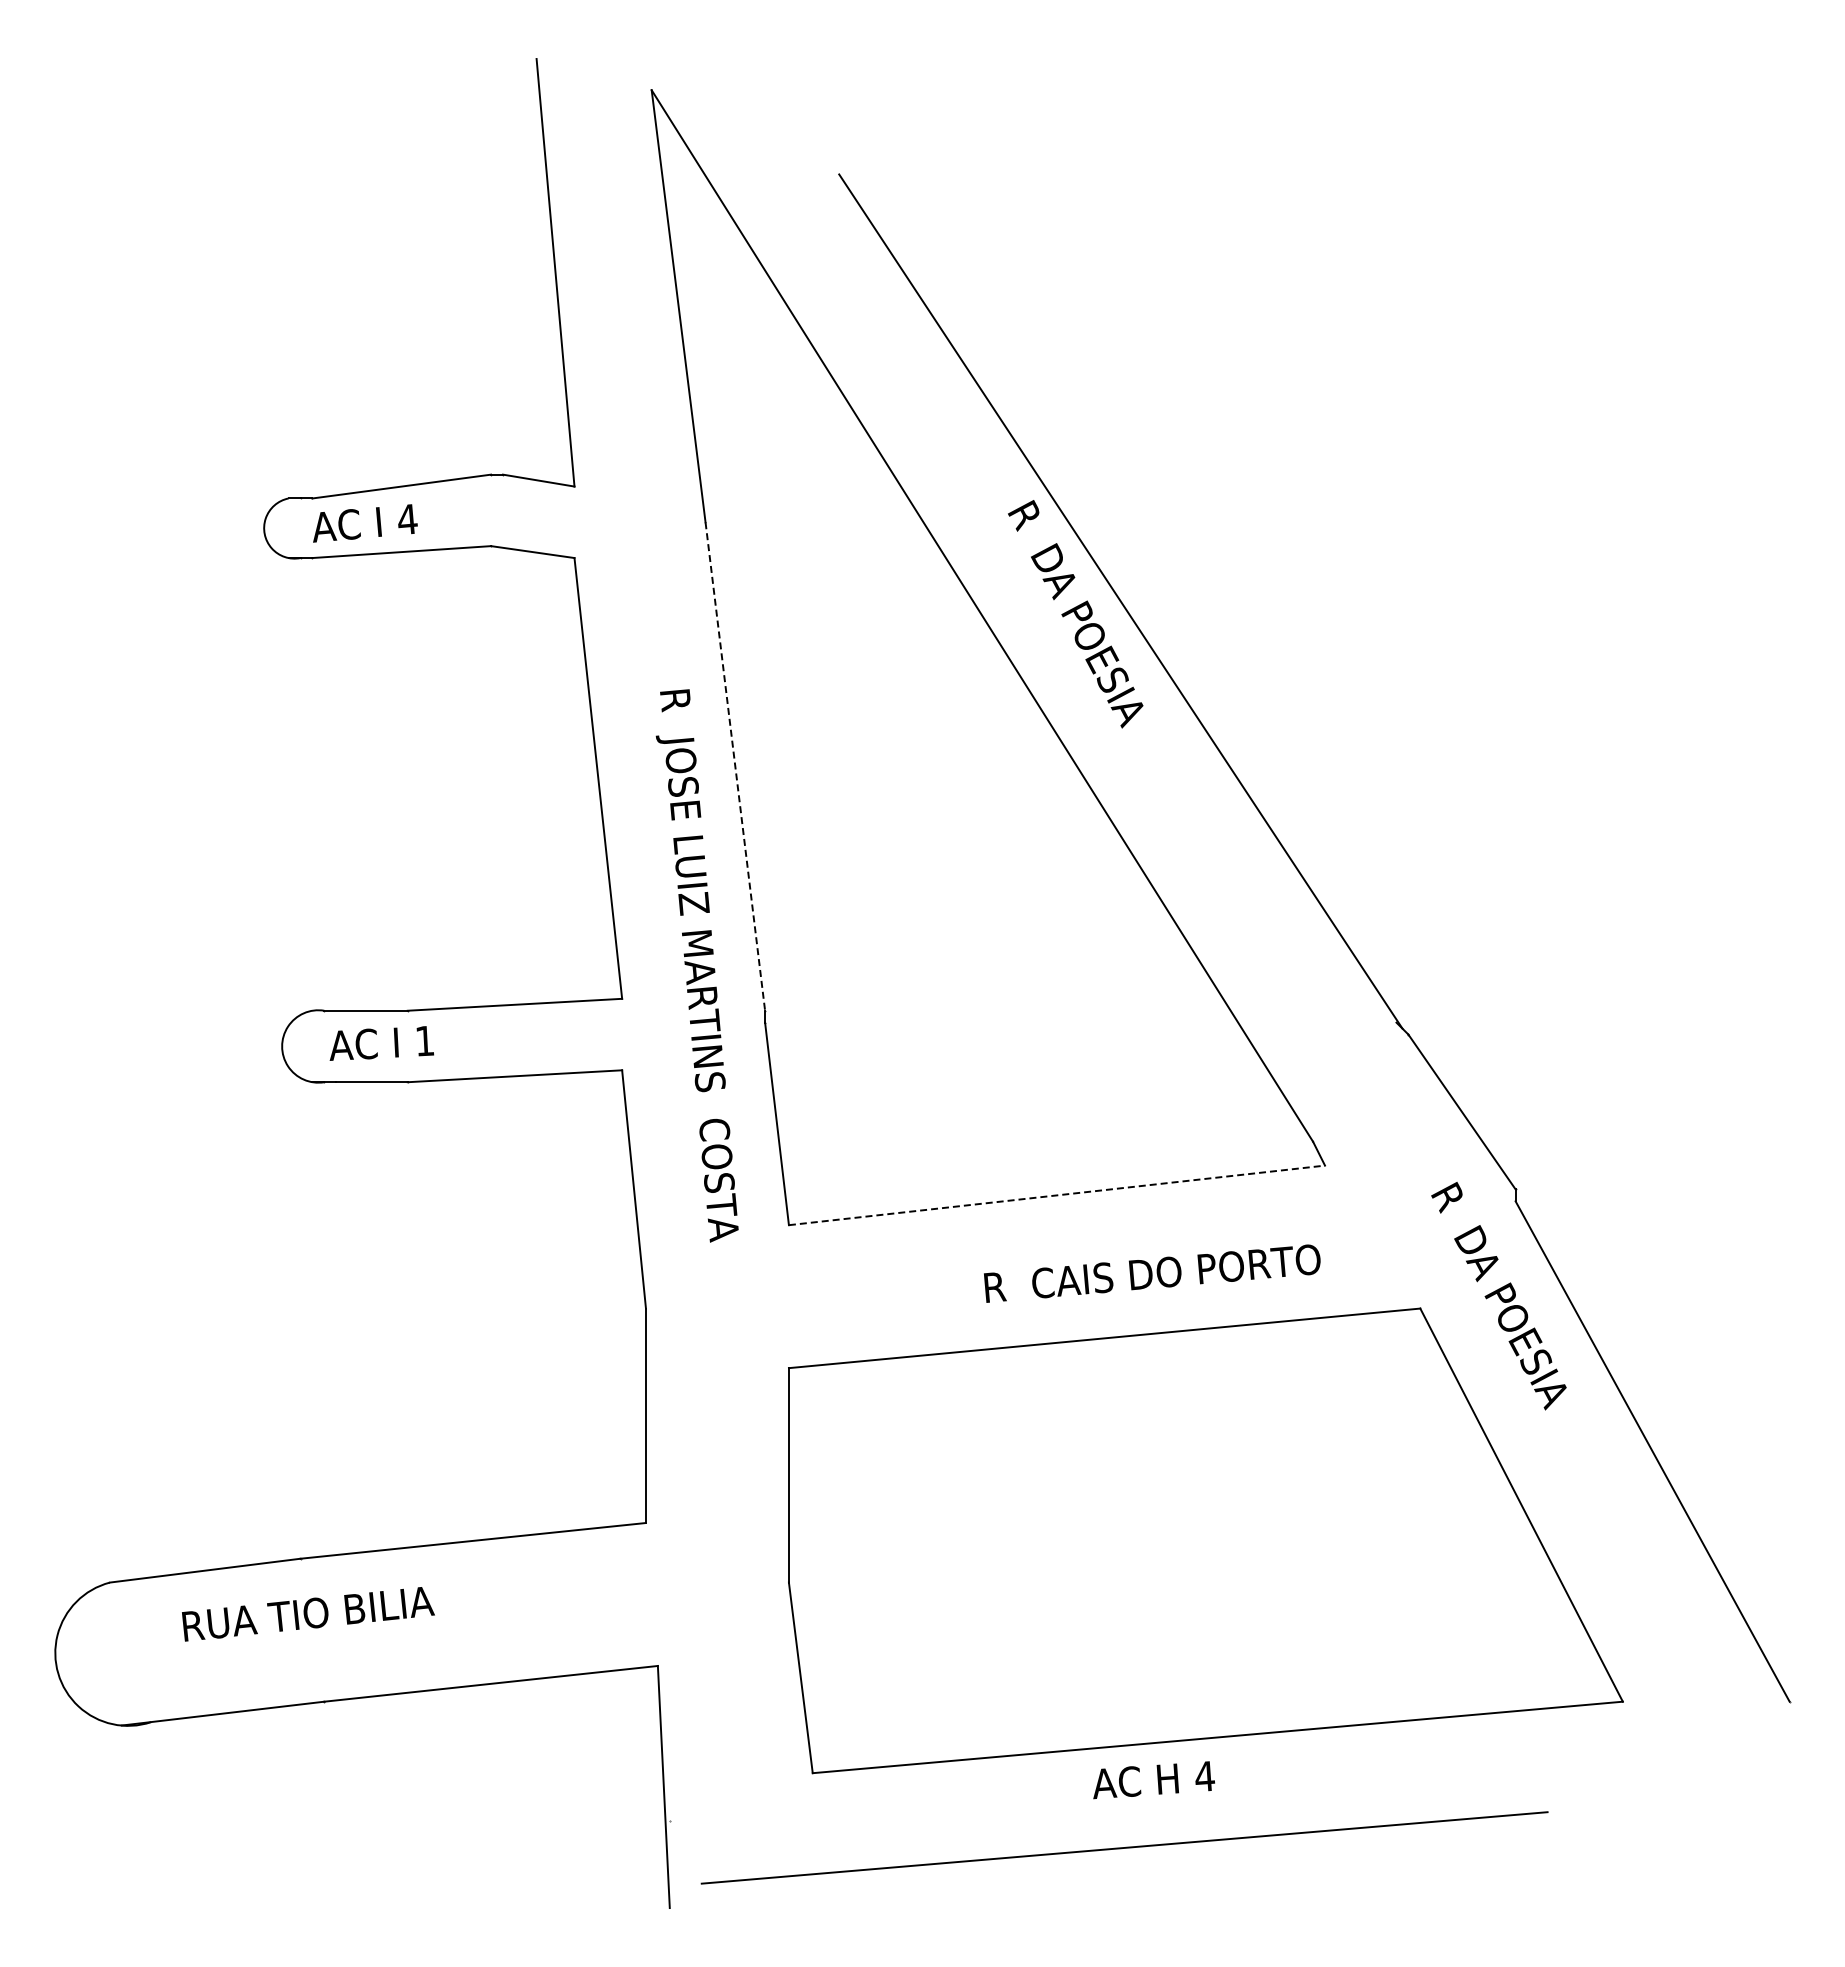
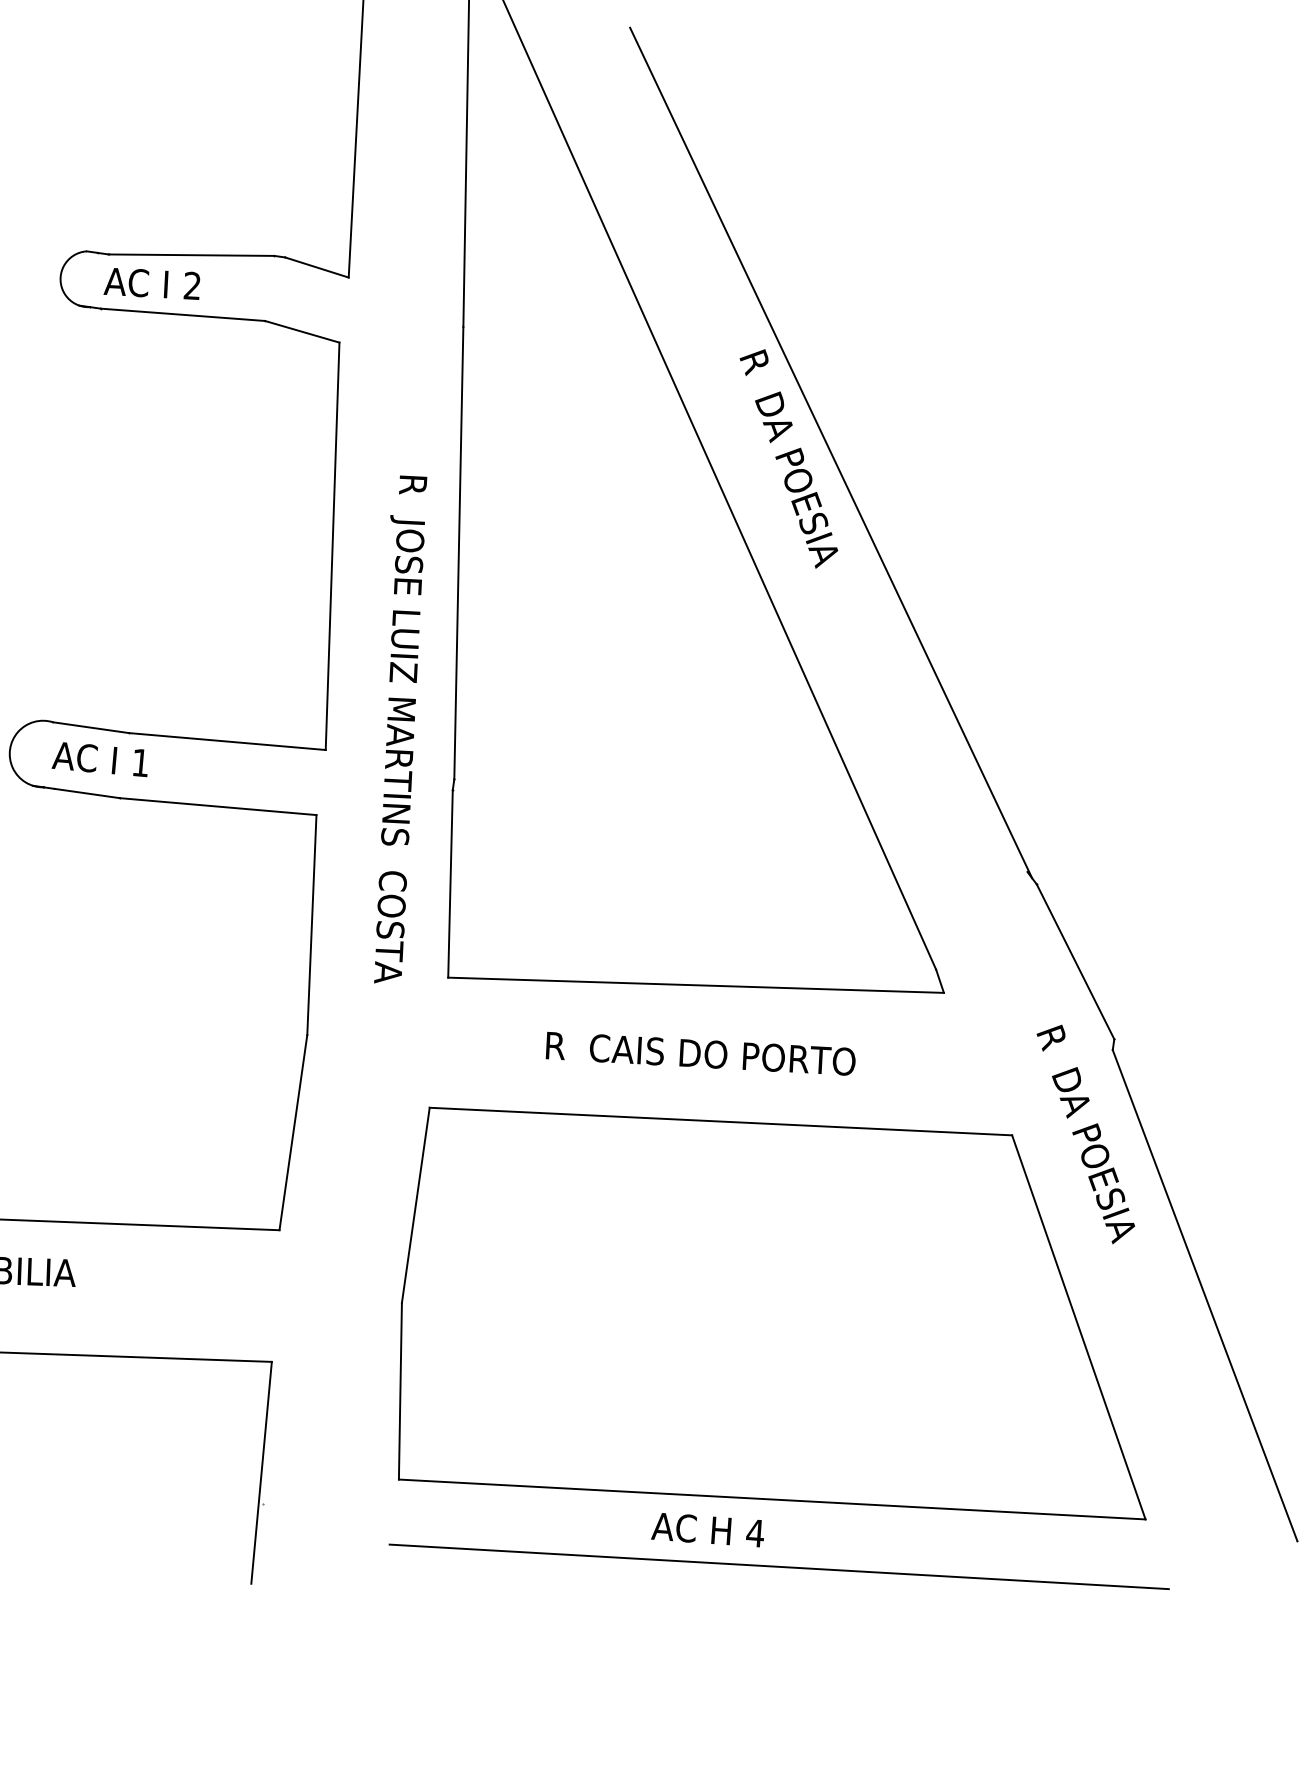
text: (407, 519) -> (192, 285), 4 -> 2
line: (735, 767) -> (458, 554), dashed -> solid
line: (1056, 1195) -> (695, 985), dashed -> solid
text: (1152, 1273) -> (700, 1053), moved
line: (1124, 1847) -> (779, 1566), moved

